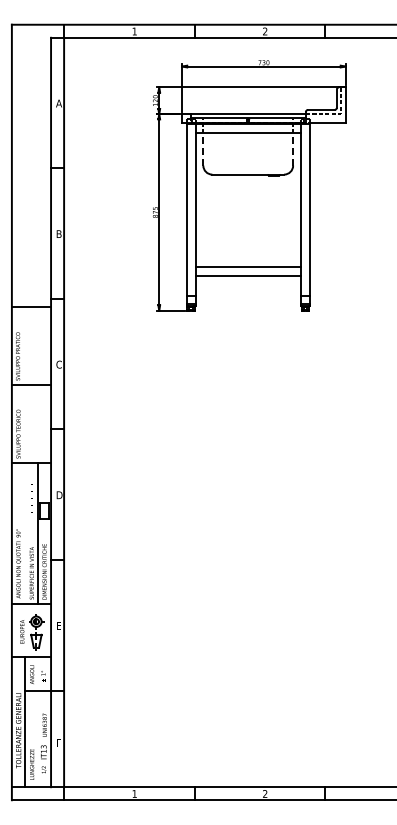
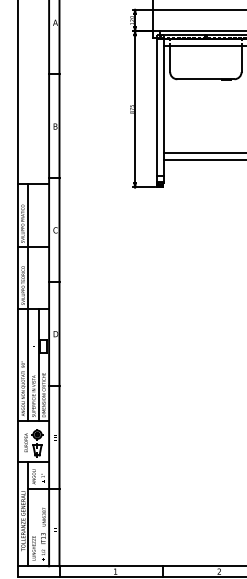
line: (203, 148) -> (170, 58), dashed -> solid
line: (293, 148) -> (241, 58), dashed -> solid
line: (24, 455) -> (28, 302), added

